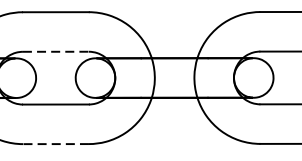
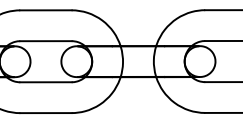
line: (55, 52) -> (45, 41), dashed -> solid
line: (56, 144) -> (46, 113), dashed -> solid

